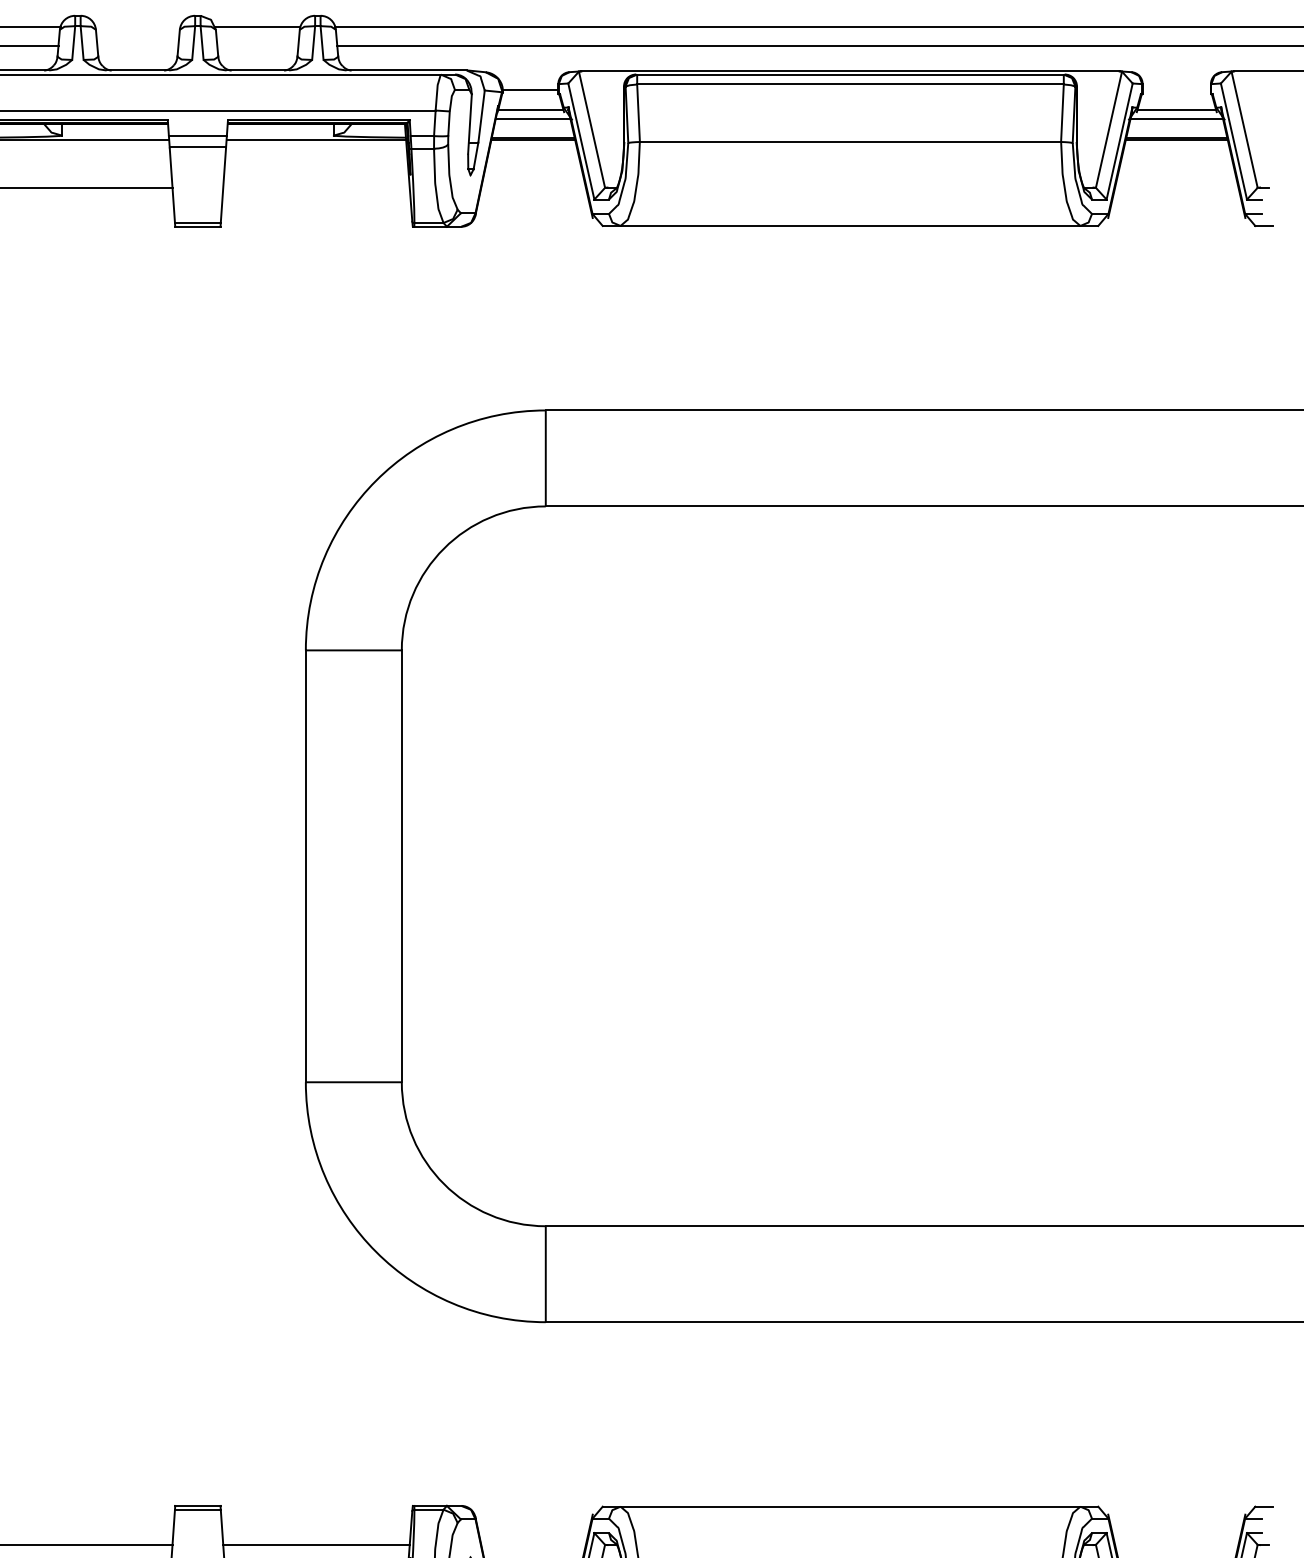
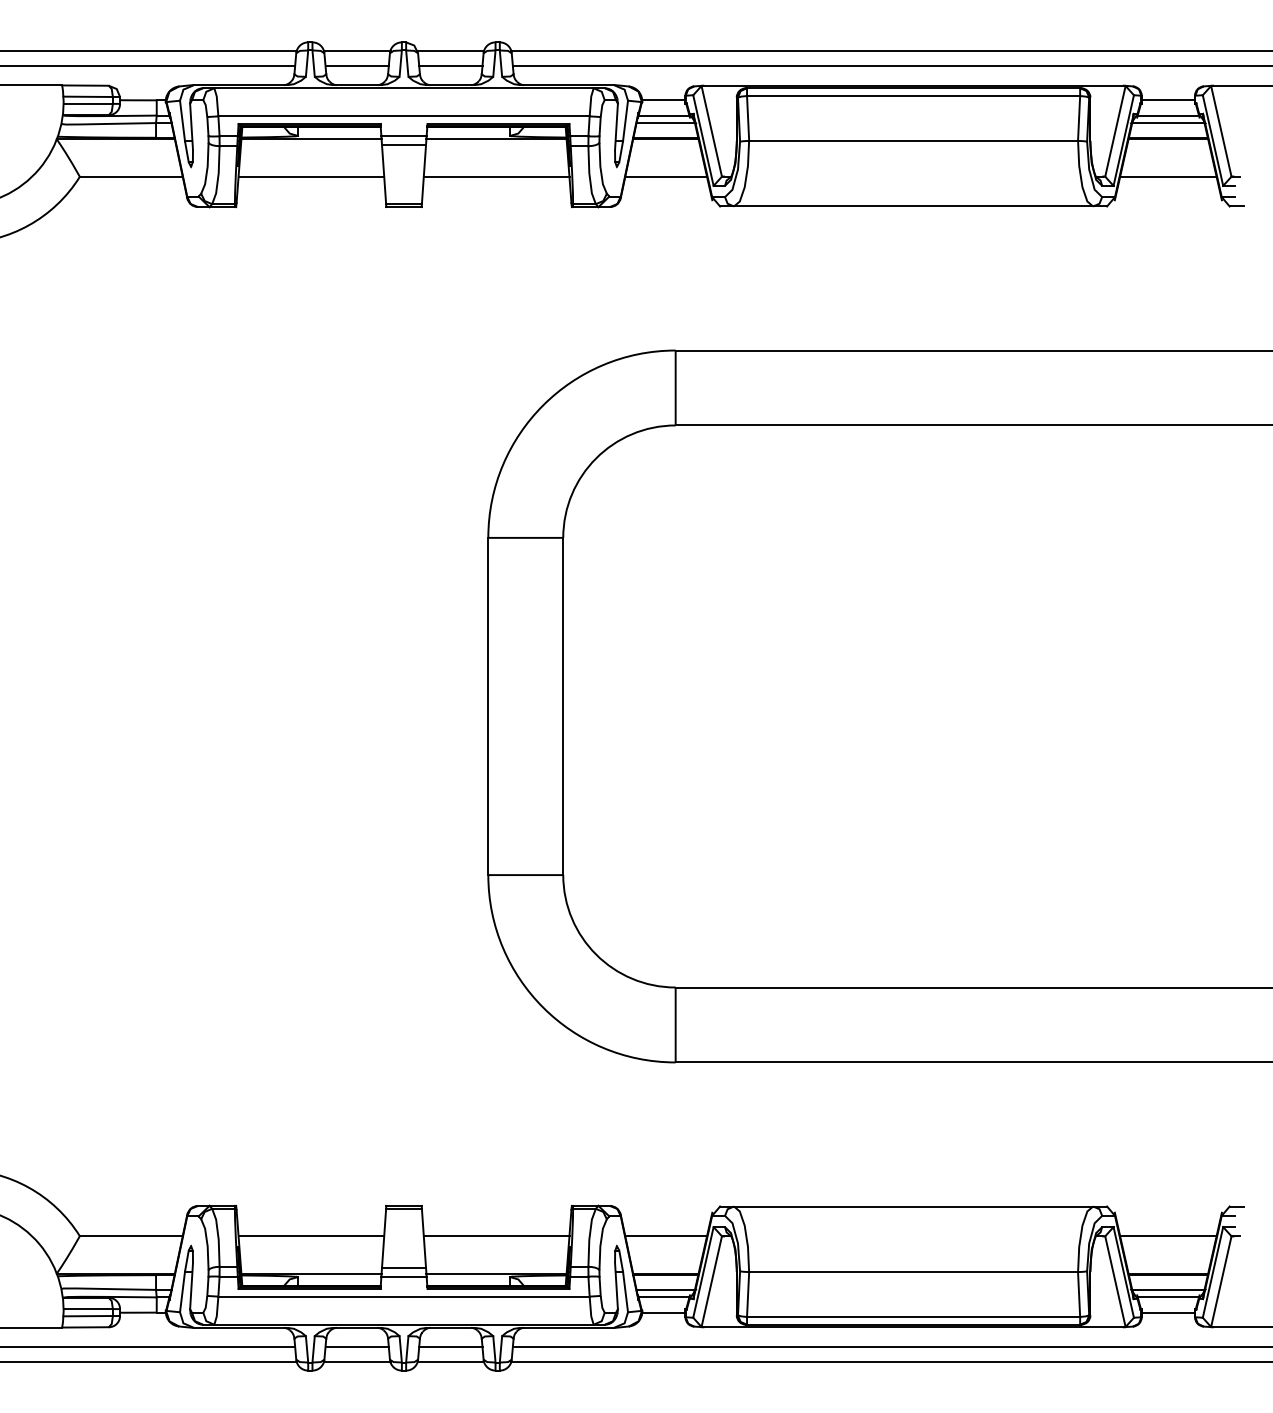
line: (137, 26) -> (356, 50), added
line: (137, 45) -> (356, 65), added
line: (257, 45) -> (450, 65), added
line: (1176, 90) -> (1168, 100), added
line: (316, 187) -> (496, 176), added
line: (534, 187) -> (666, 176), added
line: (1176, 187) -> (1168, 176), added
line: (534, 1545) -> (666, 1236), added
line: (1176, 1545) -> (1168, 1236), added

